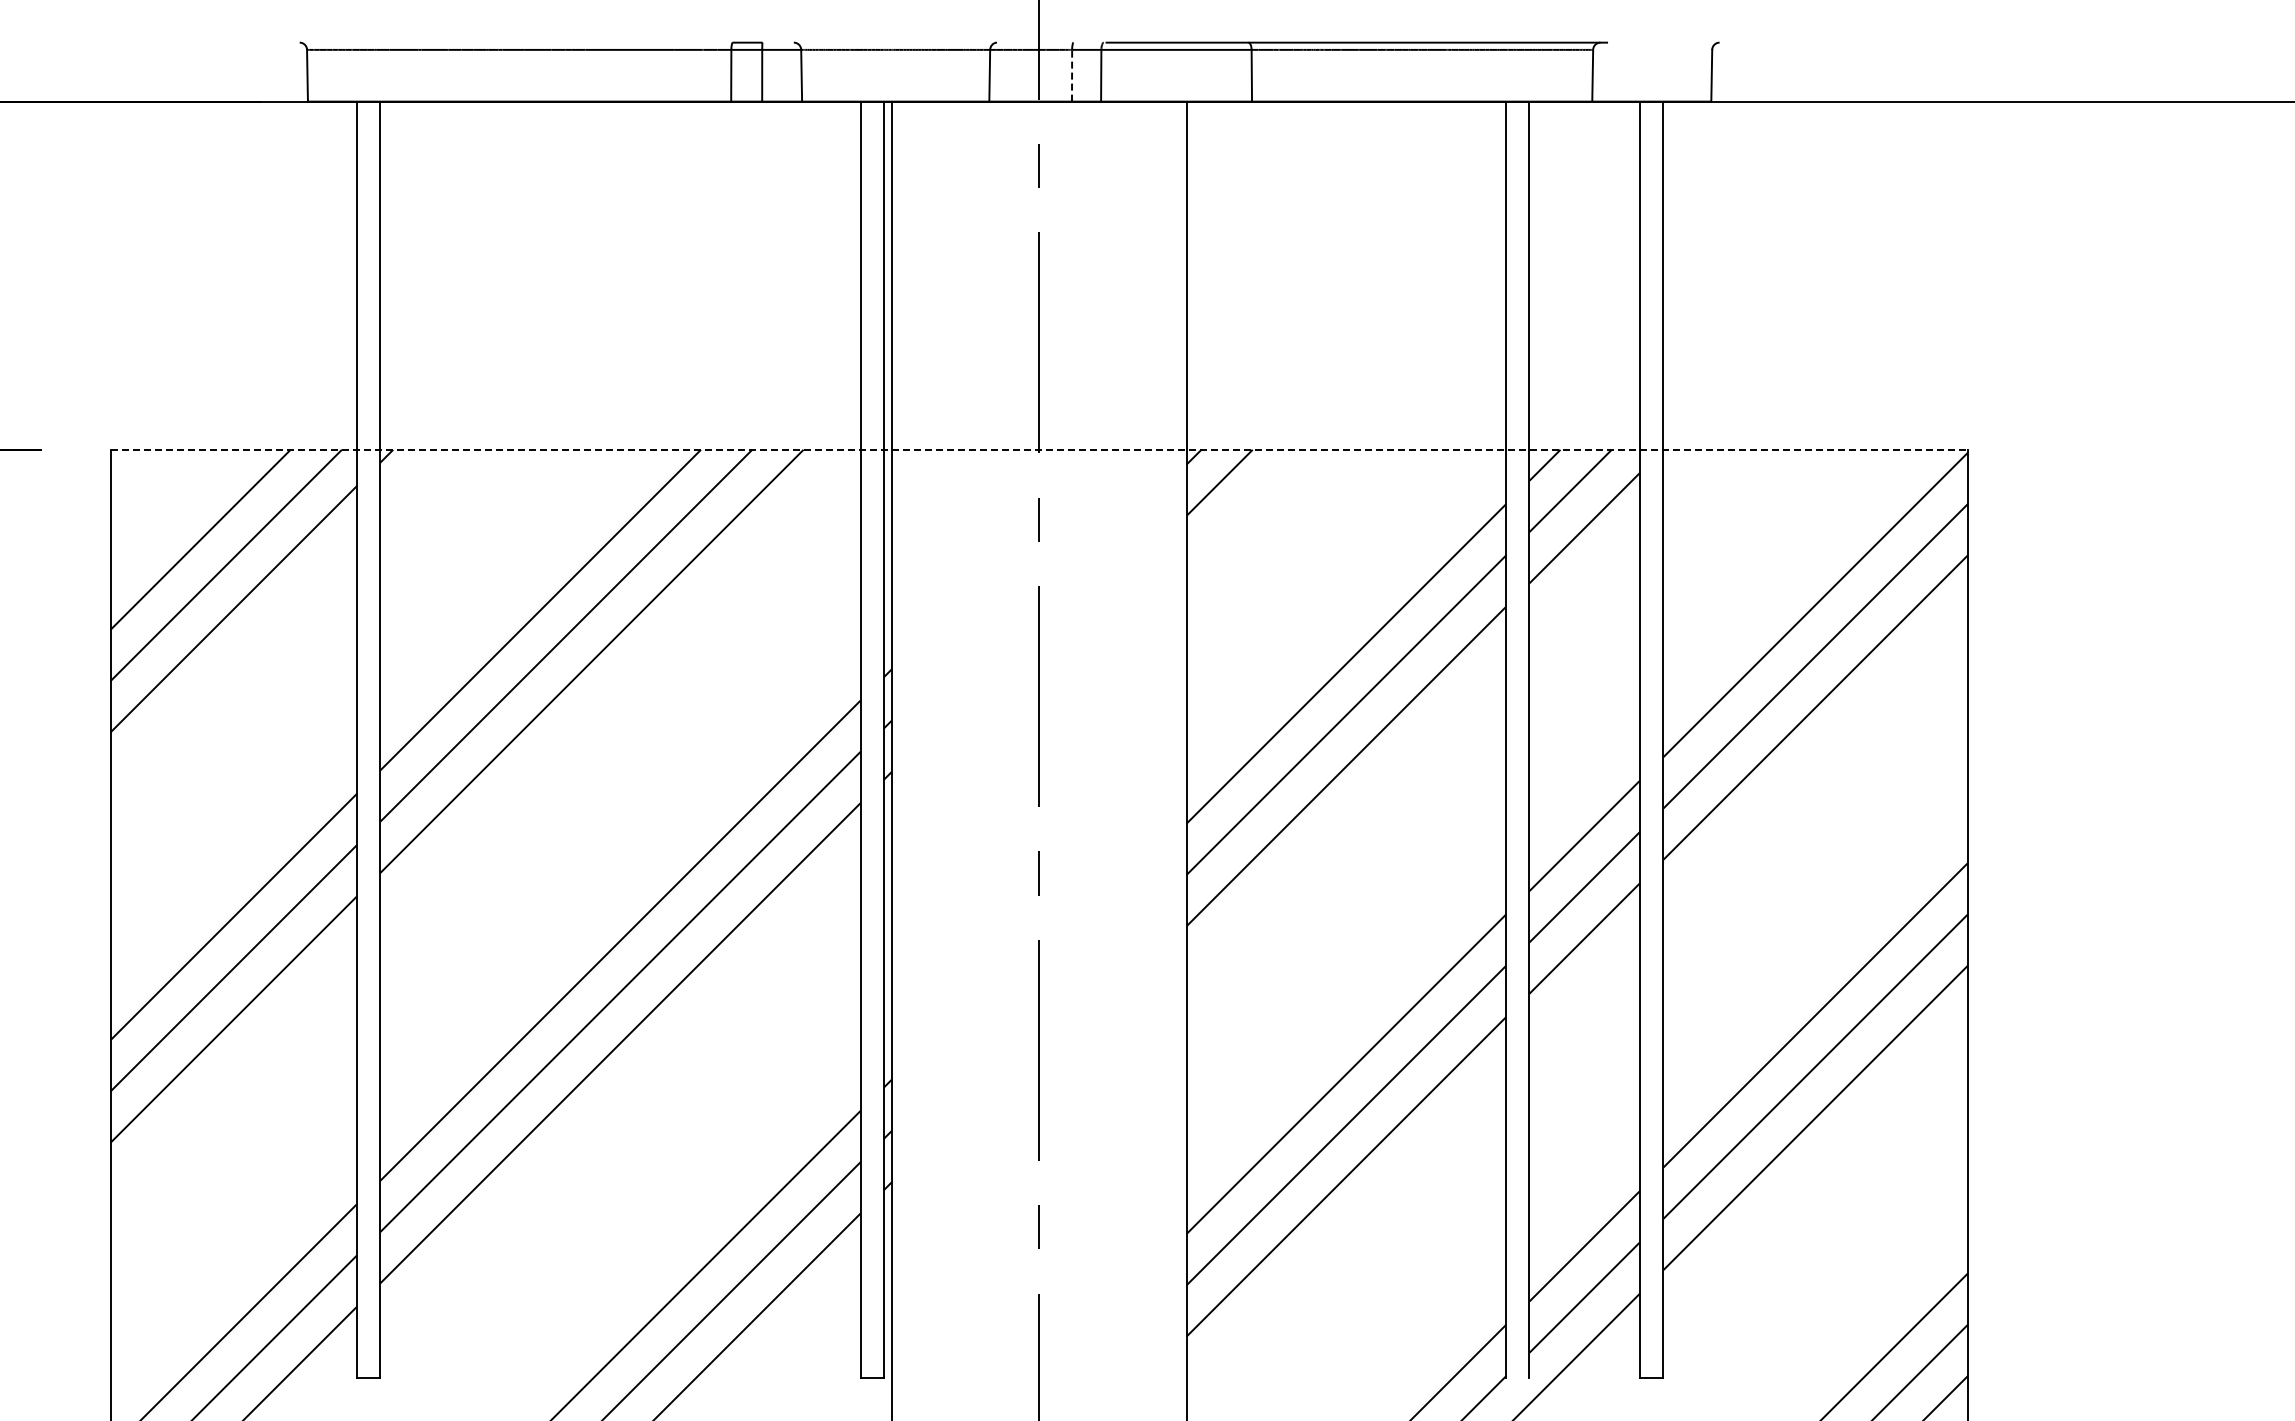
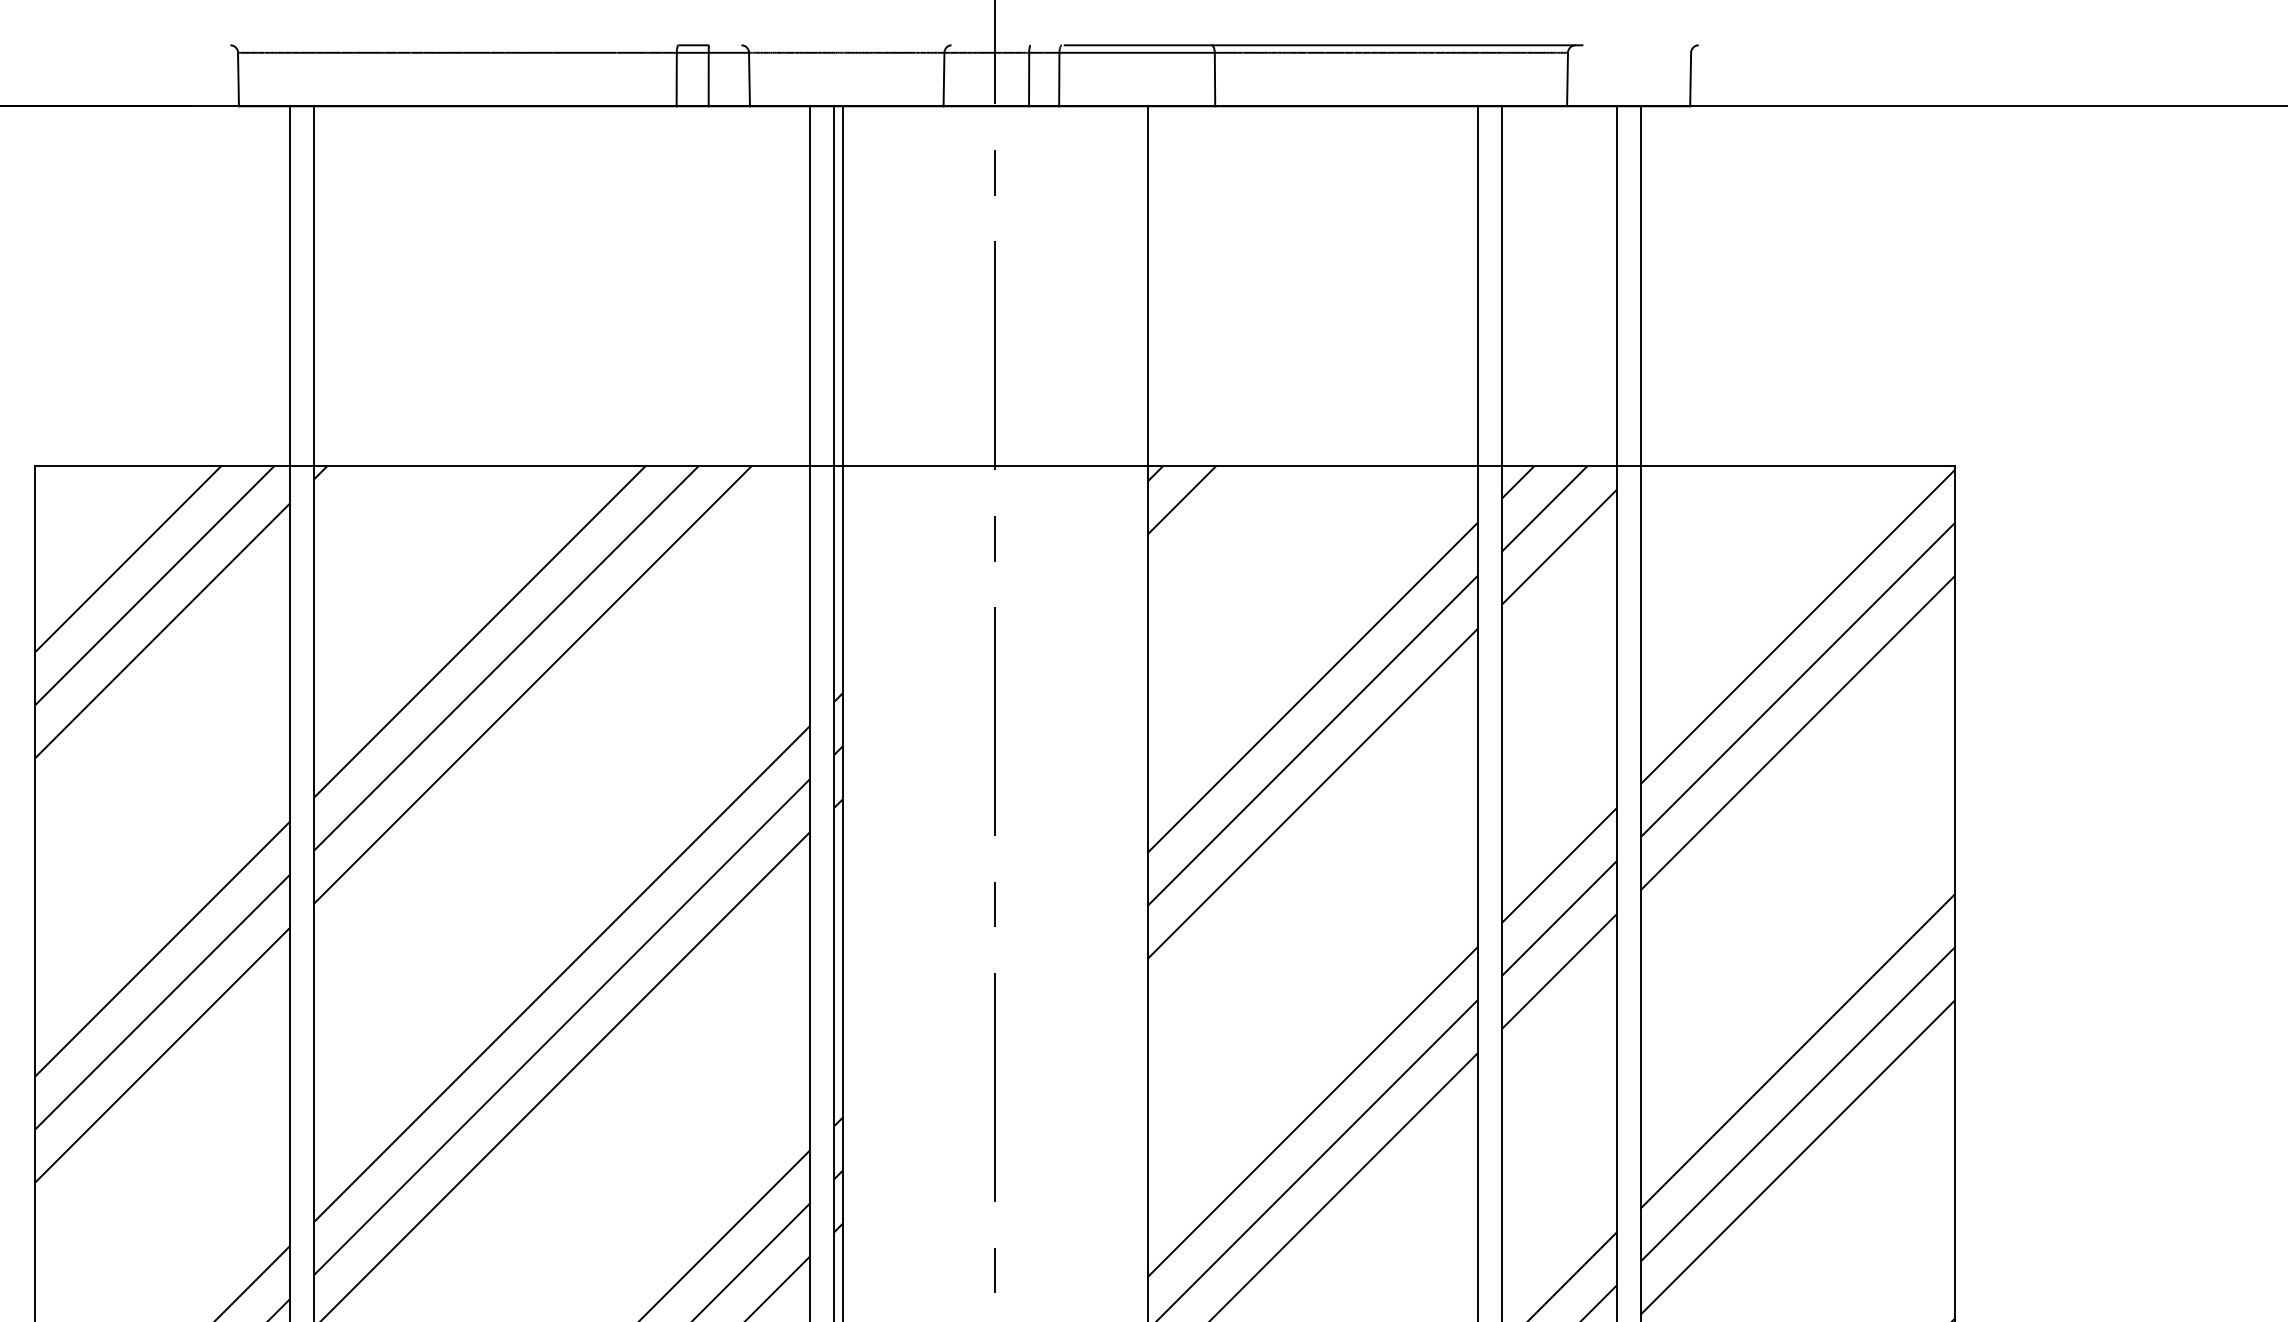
line: (1072, 75) -> (1029, 79), dashed -> solid
line: (1039, 449) -> (995, 466), dashed -> solid

